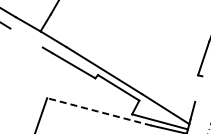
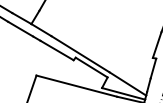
line: (26, 37) -> (20, 28), added
line: (198, 88) -> (153, 68), added
line: (98, 111) -> (76, 85), dashed -> solid

